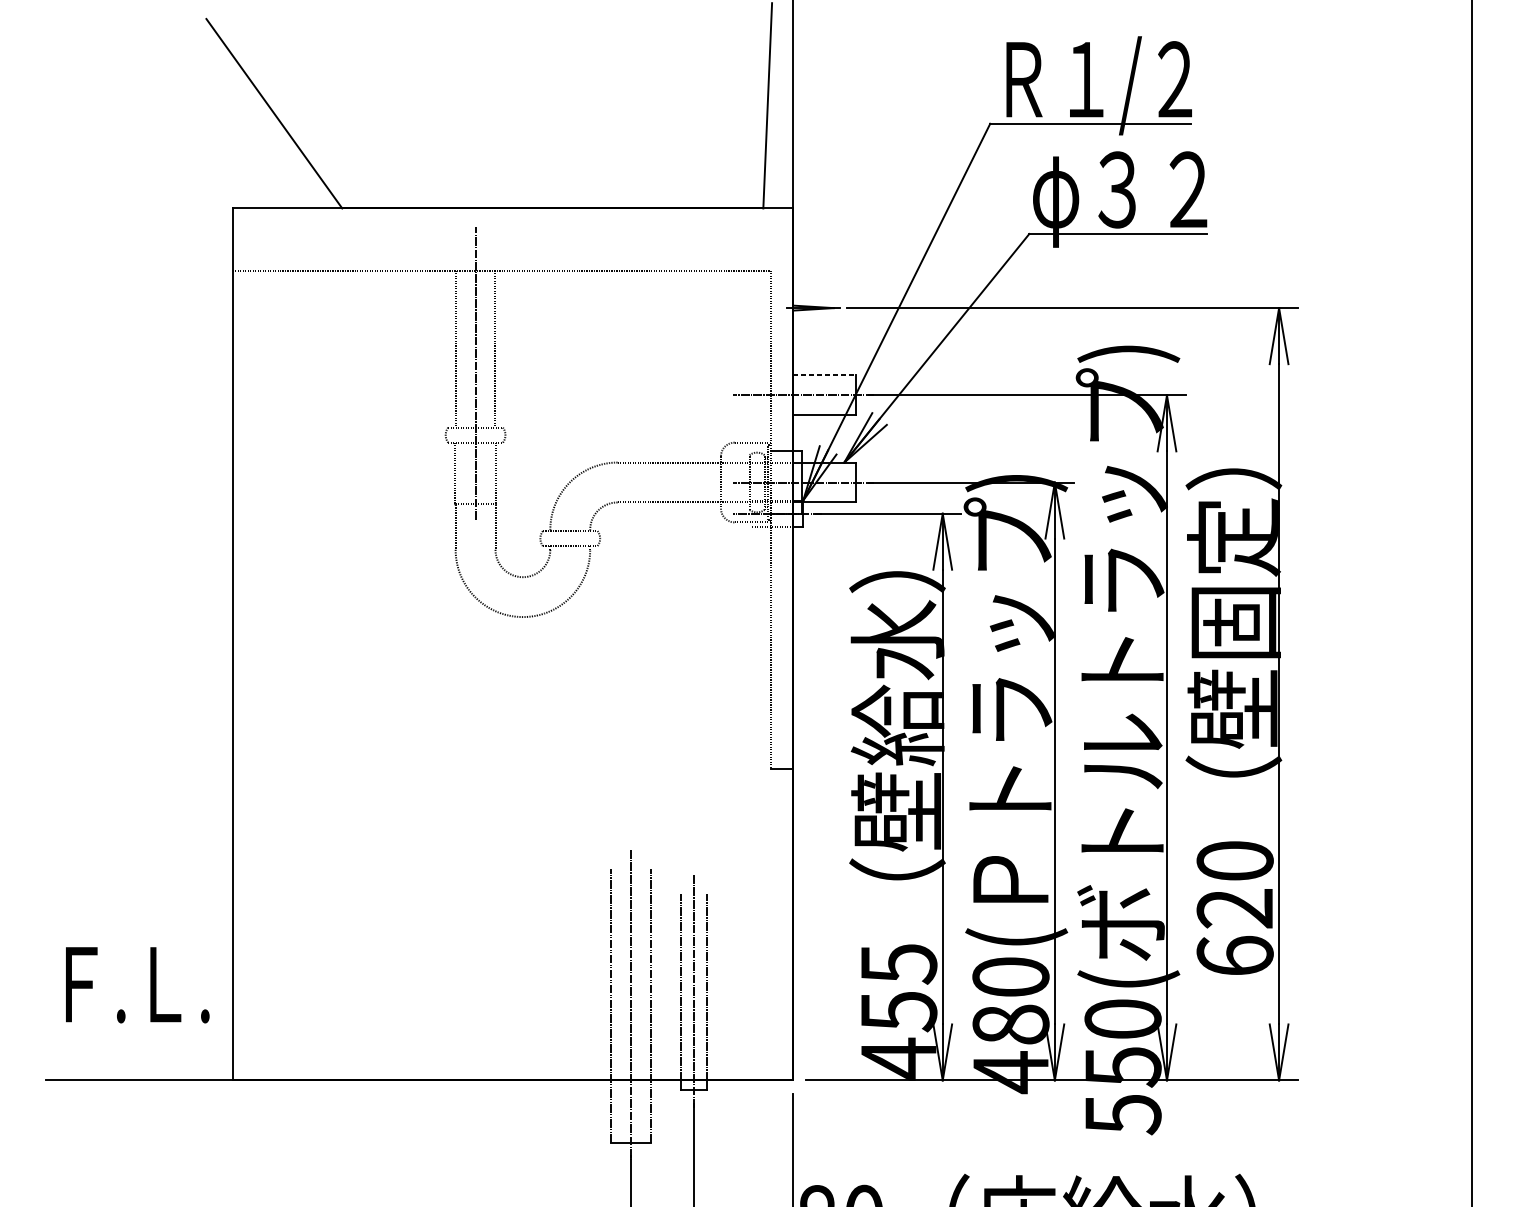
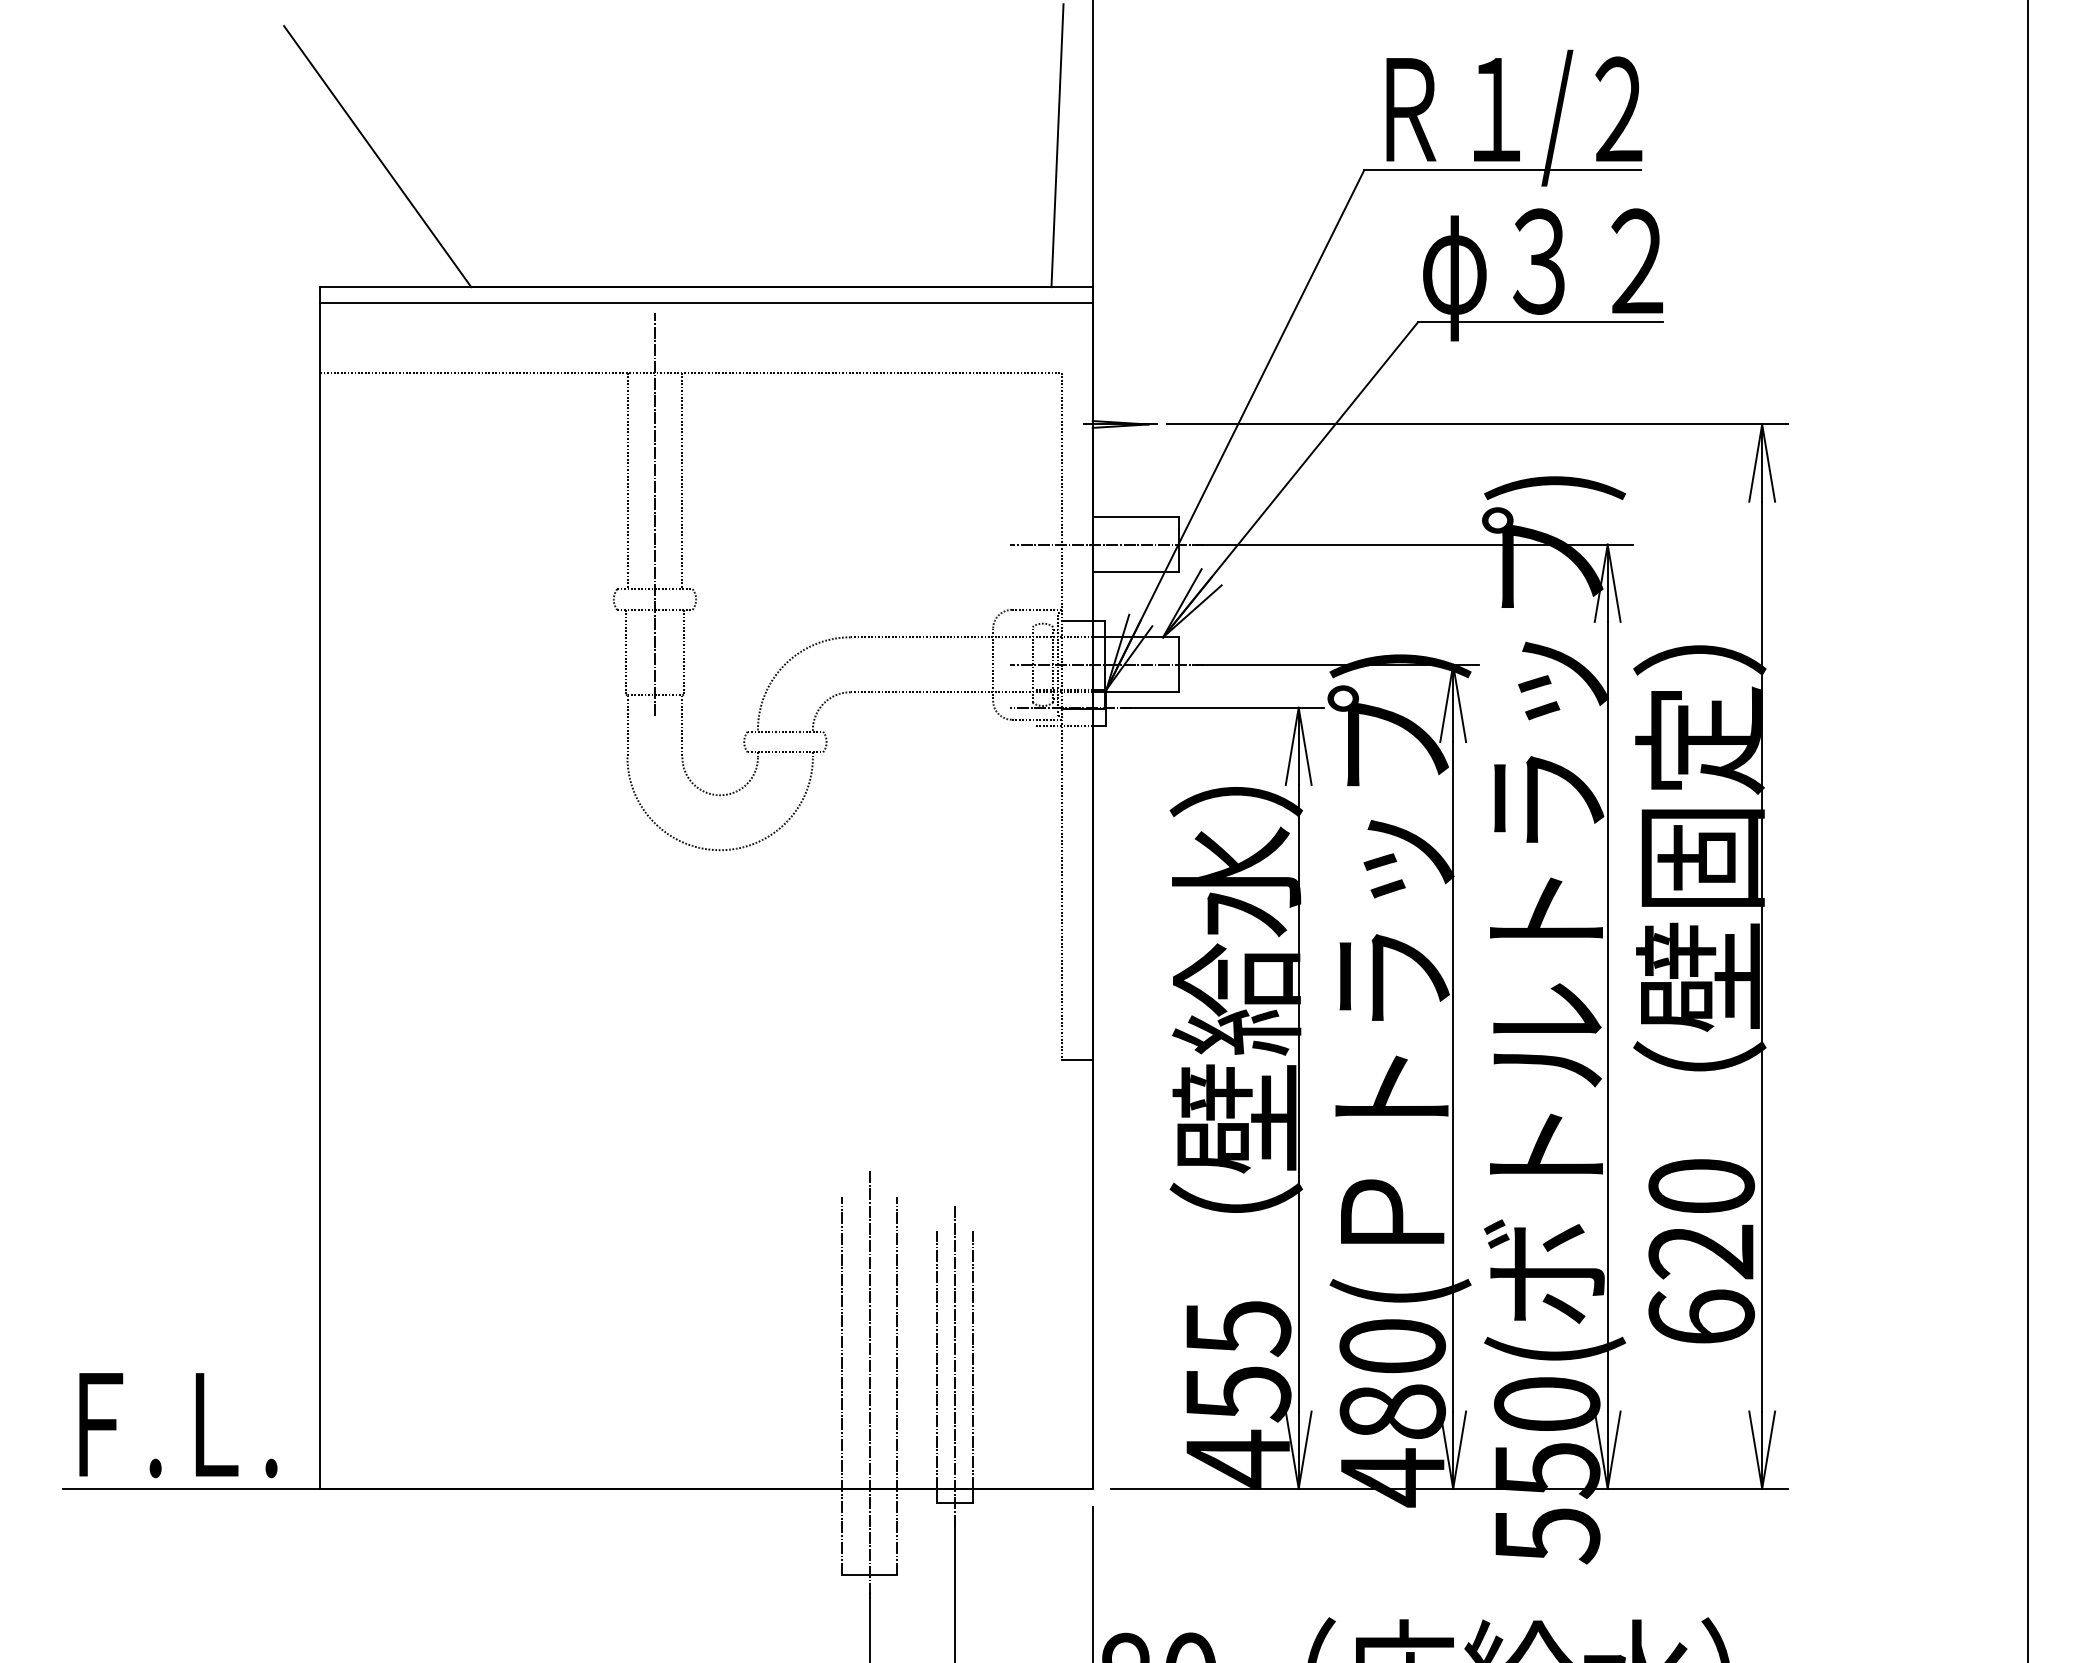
line: (512, 219) -> (706, 302), added
line: (824, 375) -> (1135, 517), dashed -> solid
text: (137, 985) -> (178, 1425), moved

